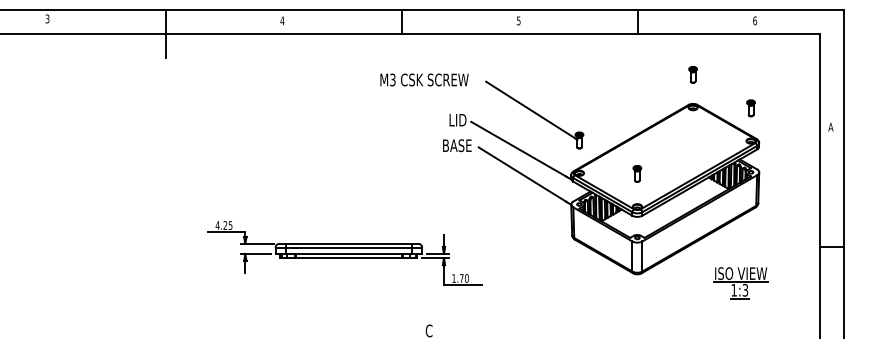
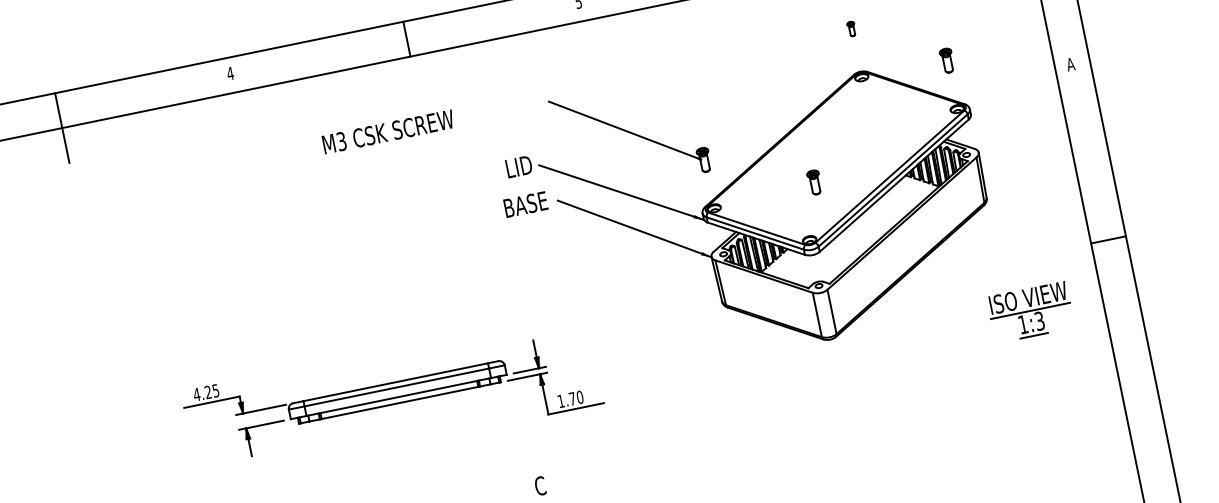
part: (692, 74) -> (850, 28), size x0.6
text: (424, 79) -> (388, 131), moved
part: (637, 173) -> (814, 181), moved
part: (740, 283) -> (1030, 312), moved

